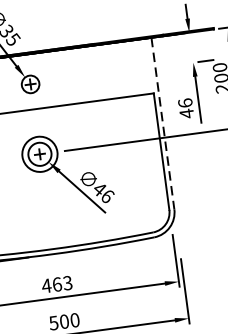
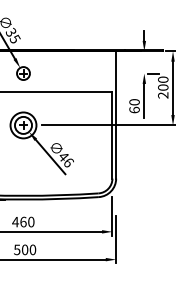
text: (186, 108) -> (134, 106), 46 -> 60
line: (163, 122) -> (116, 114), dashed -> solid
text: (68, 283) -> (31, 222), 463 -> 460

